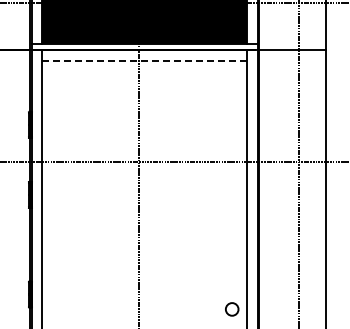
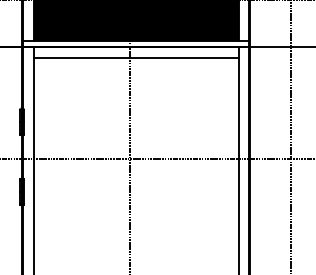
line: (144, 60) -> (136, 57), dashed -> solid

